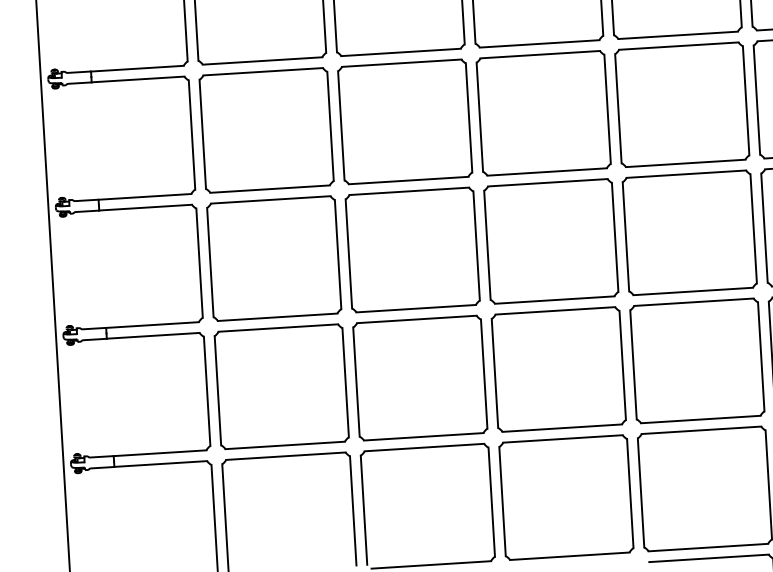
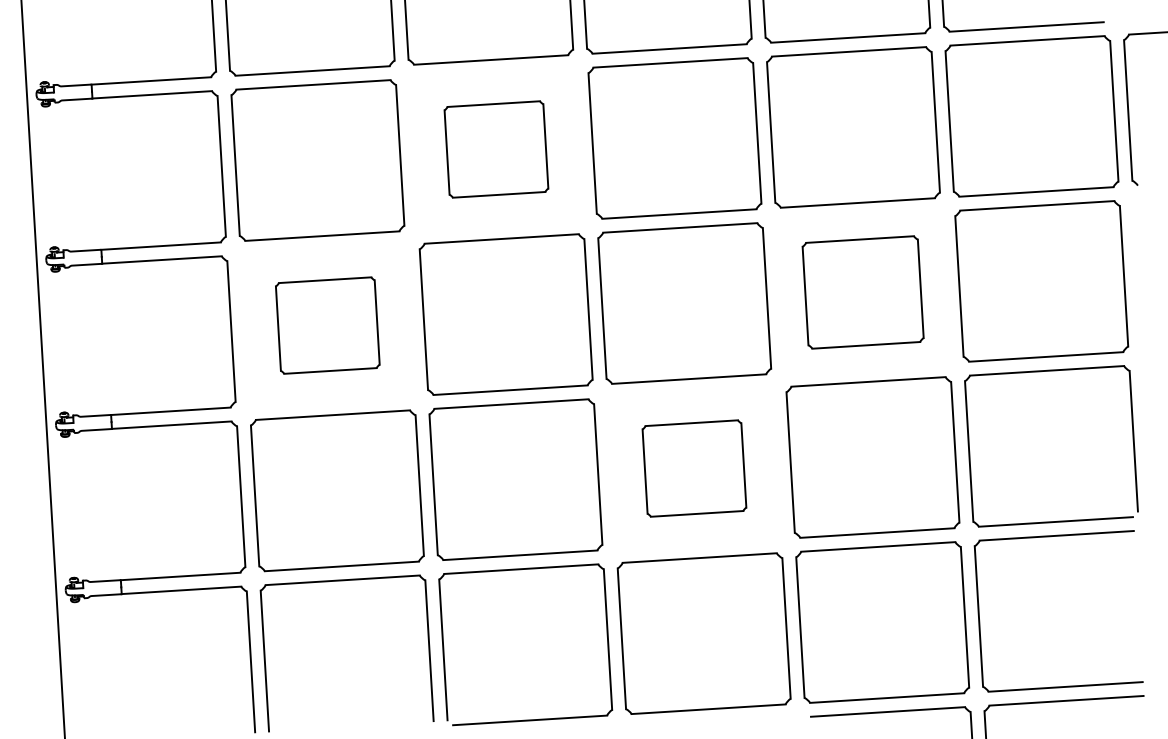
part: (405, 121) -> (496, 149), size x0.6
part: (689, 232) -> (862, 292), size x0.7
part: (274, 258) -> (327, 325), size x0.6
part: (558, 369) -> (694, 468), size x0.6

